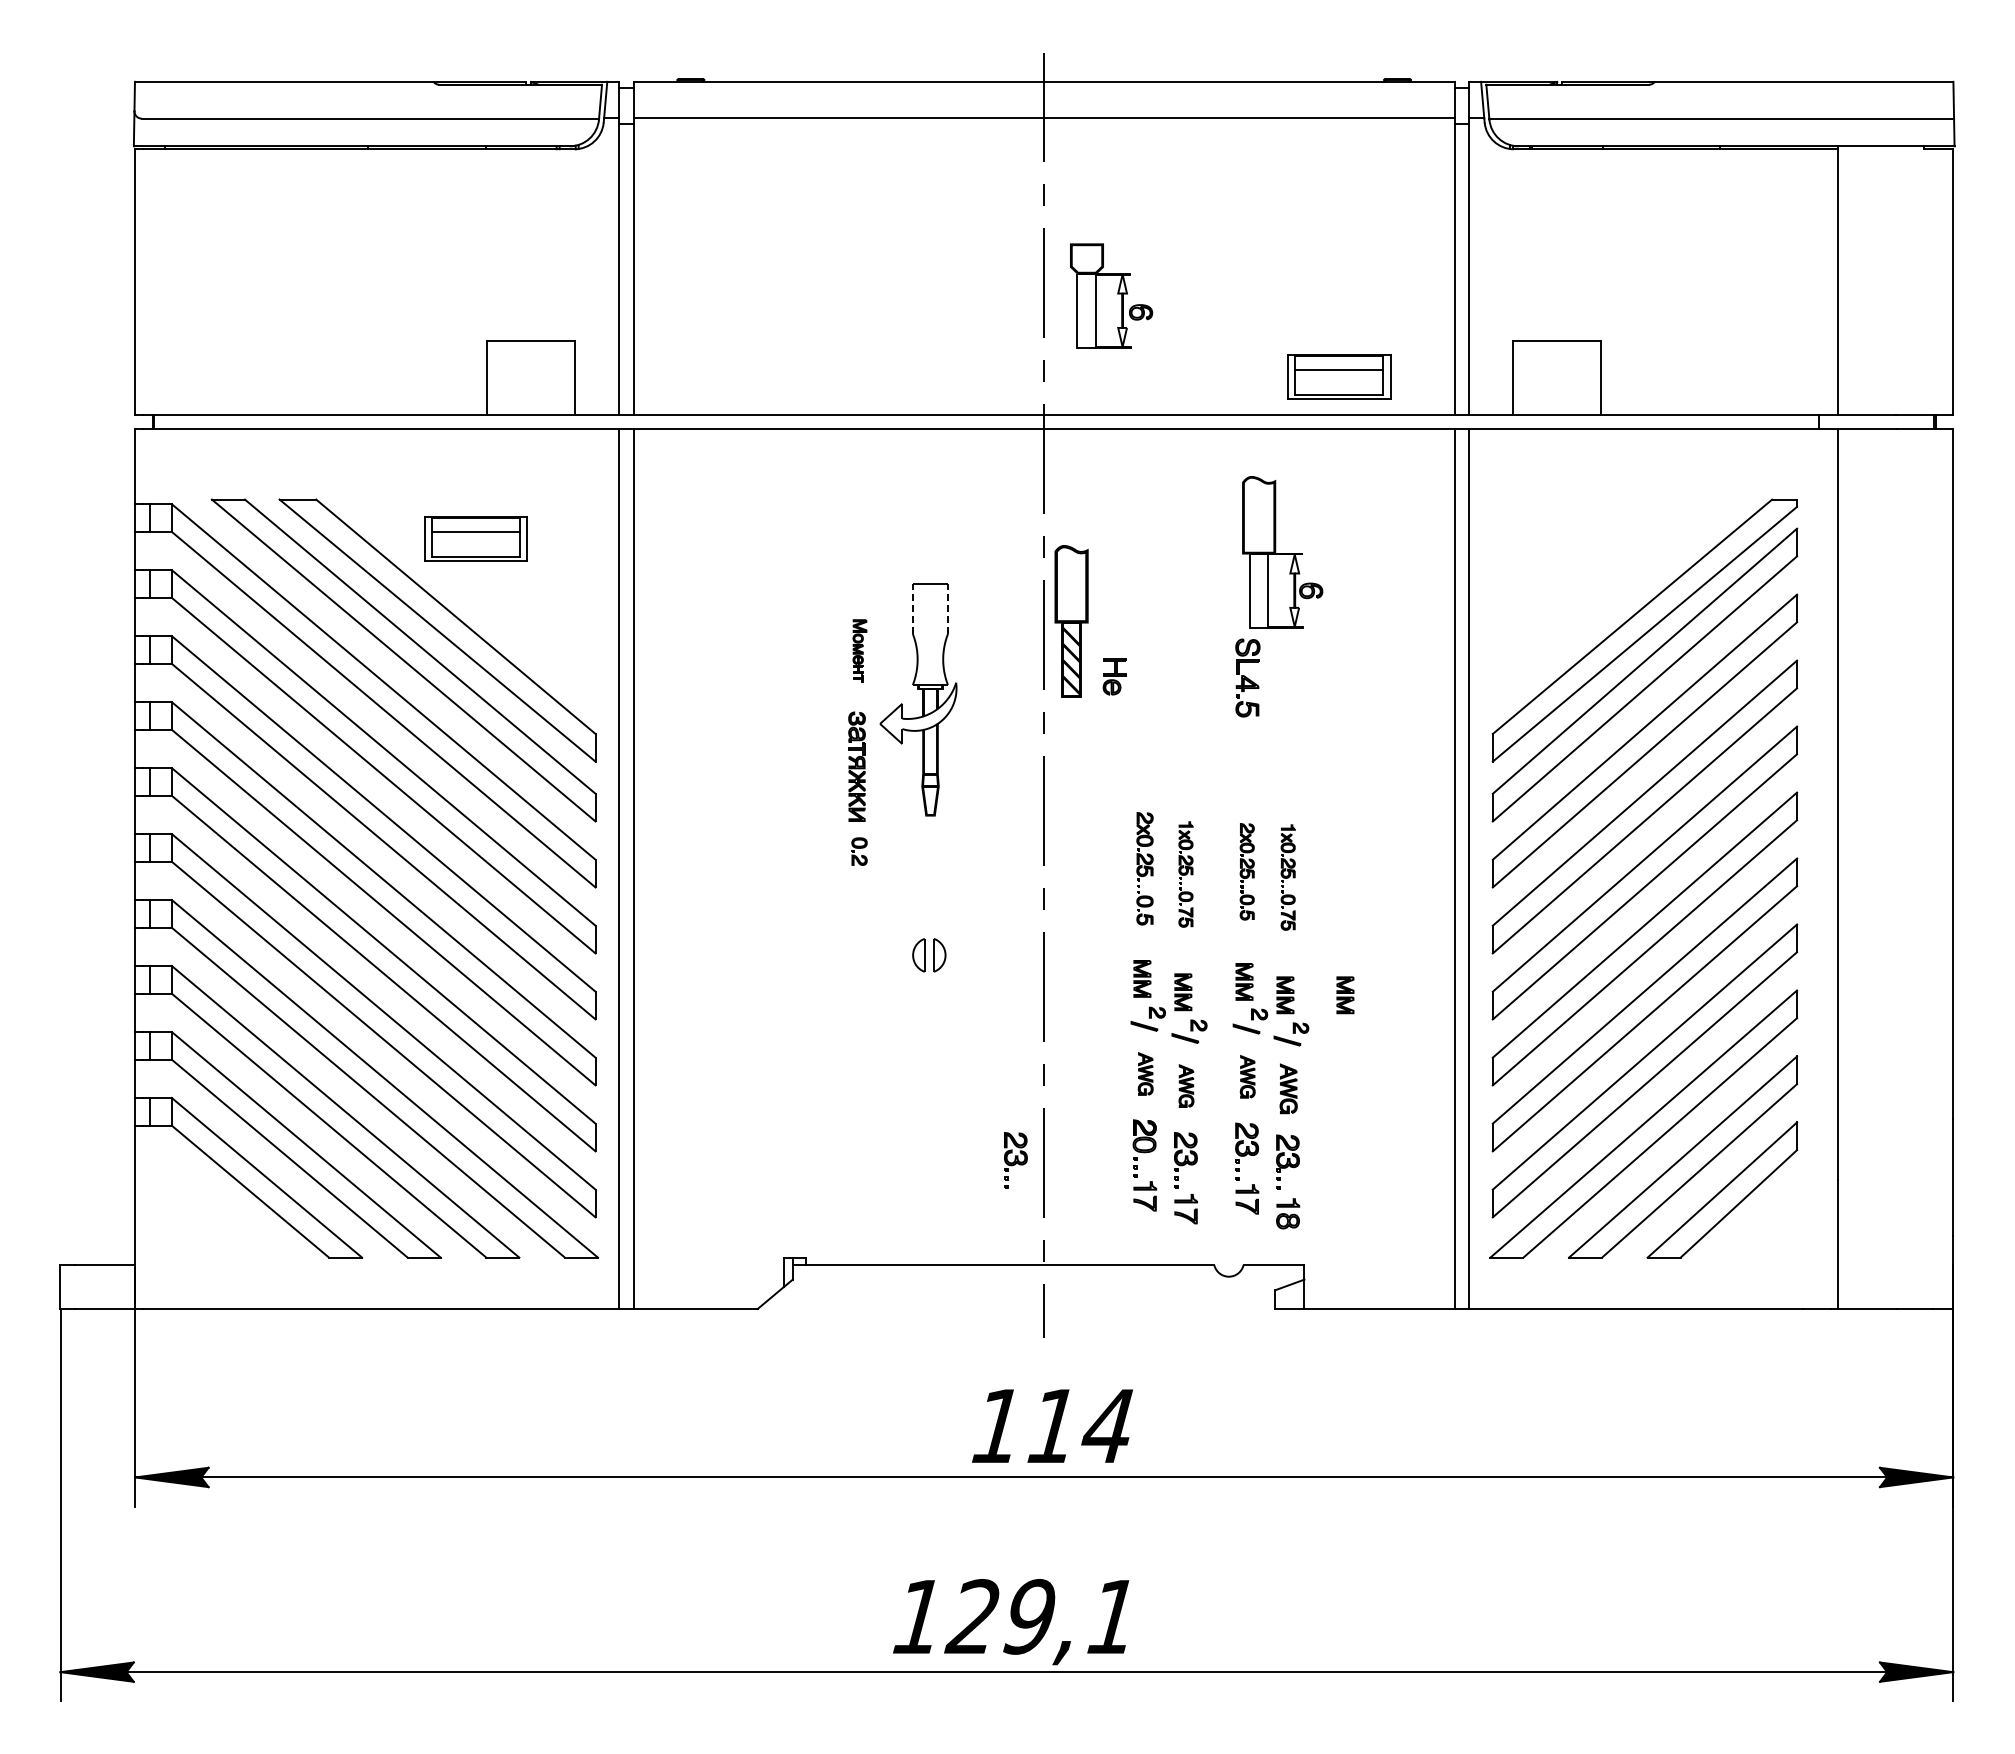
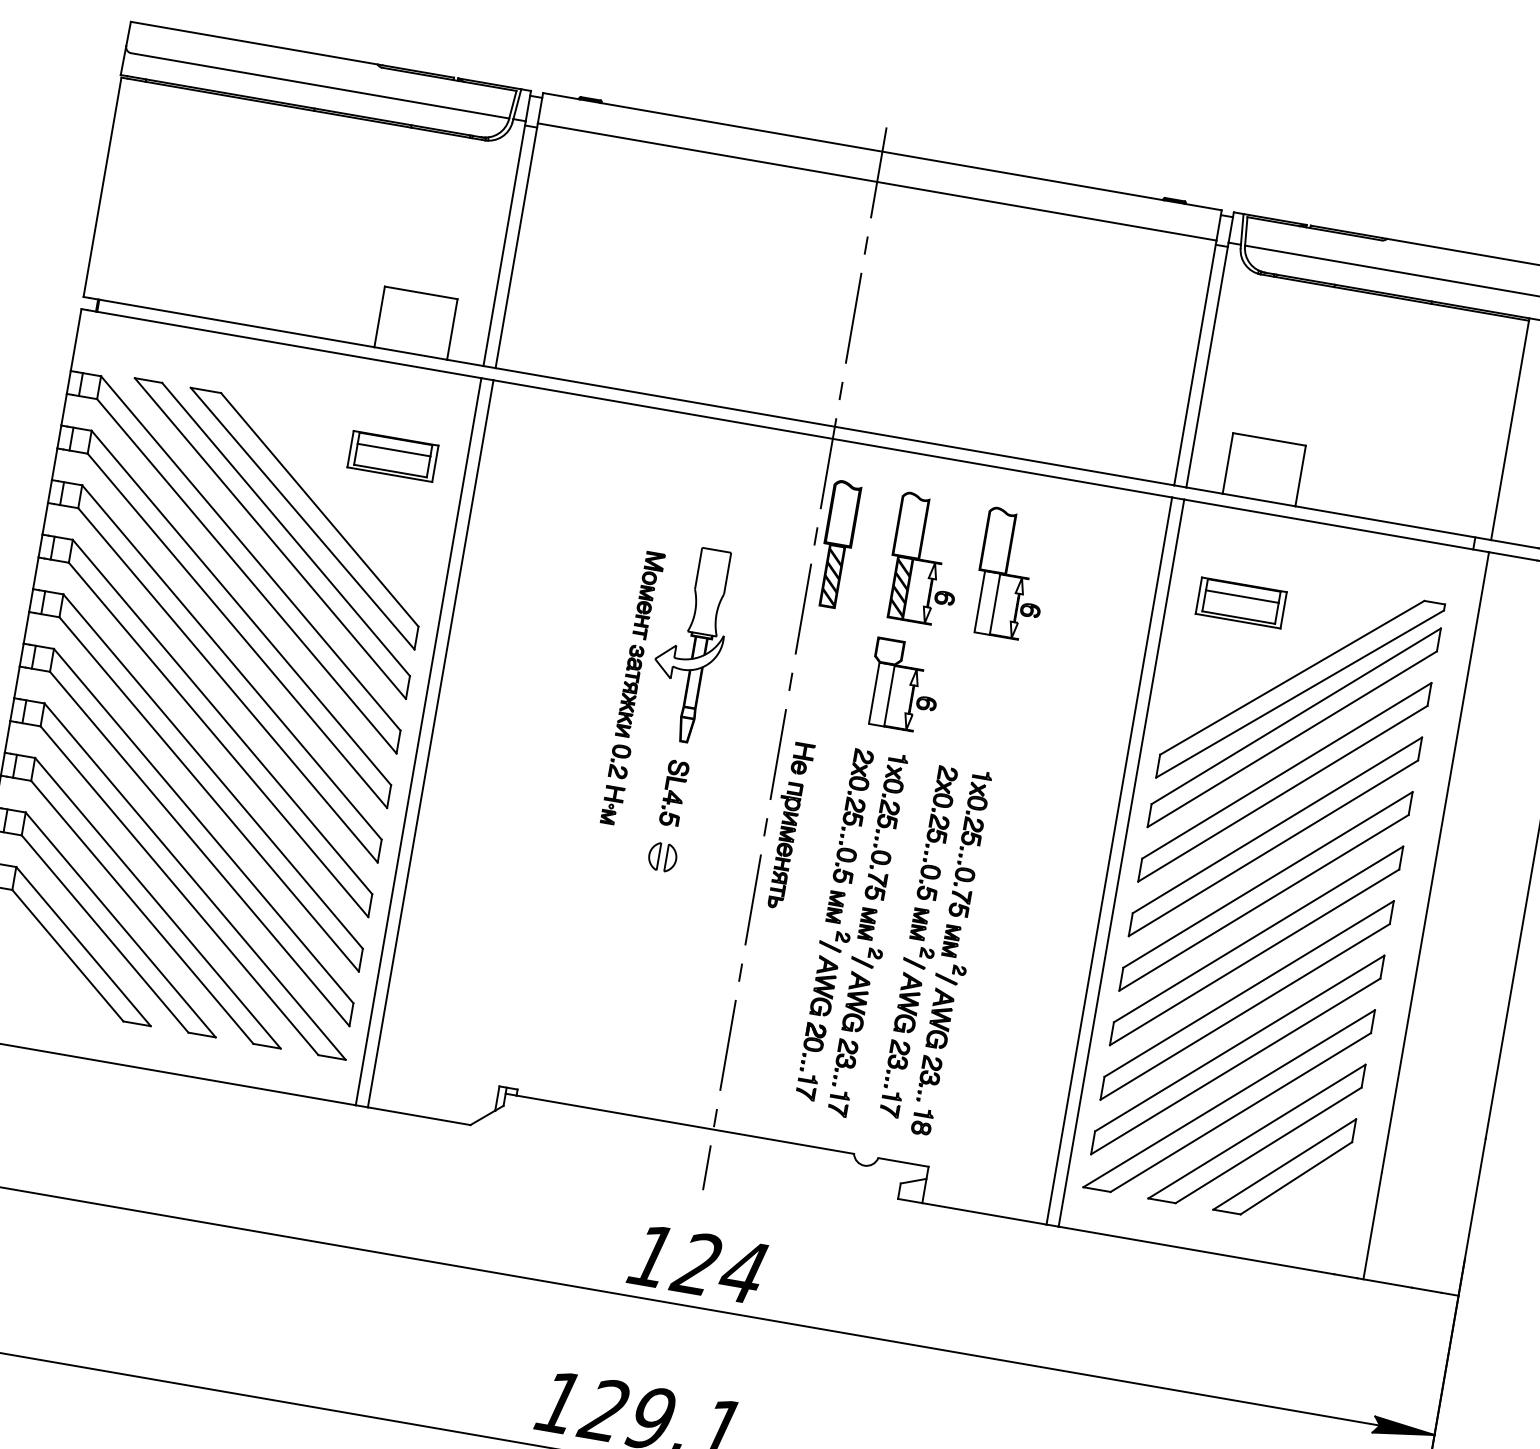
part: (1111, 295) -> (904, 685), moved
part: (1339, 376) -> (1241, 602), moved
part: (475, 538) -> (392, 455), moved
part: (1178, 552) -> (926, 559), added
line: (912, 608) -> (698, 568), dashed -> solid
line: (947, 608) -> (727, 573), dashed -> solid
part: (1071, 621) -> (837, 544), moved
part: (859, 650) -> (648, 595), size x1.67
part: (1114, 676) -> (802, 758), moved
part: (1247, 677) -> (674, 792), moved
part: (859, 851) -> (619, 761), size x1.43
part: (1144, 868) -> (853, 816), size x1.43
part: (1247, 871) -> (937, 833), size x1.67
part: (1185, 874) -> (886, 827), size x1.67
part: (1288, 877) -> (970, 844), size x1.67
part: (859, 904) -> (612, 805), added
part: (1067, 916) -> (782, 844), added
part: (1345, 995) -> (1001, 949), removed
part: (1145, 1073) -> (824, 985), size x1.67
part: (1247, 1076) -> (908, 1002), size x1.67
part: (1186, 1085) -> (856, 1001), size x1.67
part: (1288, 1088) -> (940, 1018), size x1.43
part: (1015, 1160) -> (704, 1039), removed
text: (1050, 1425) -> (695, 1263), 114 -> 124

